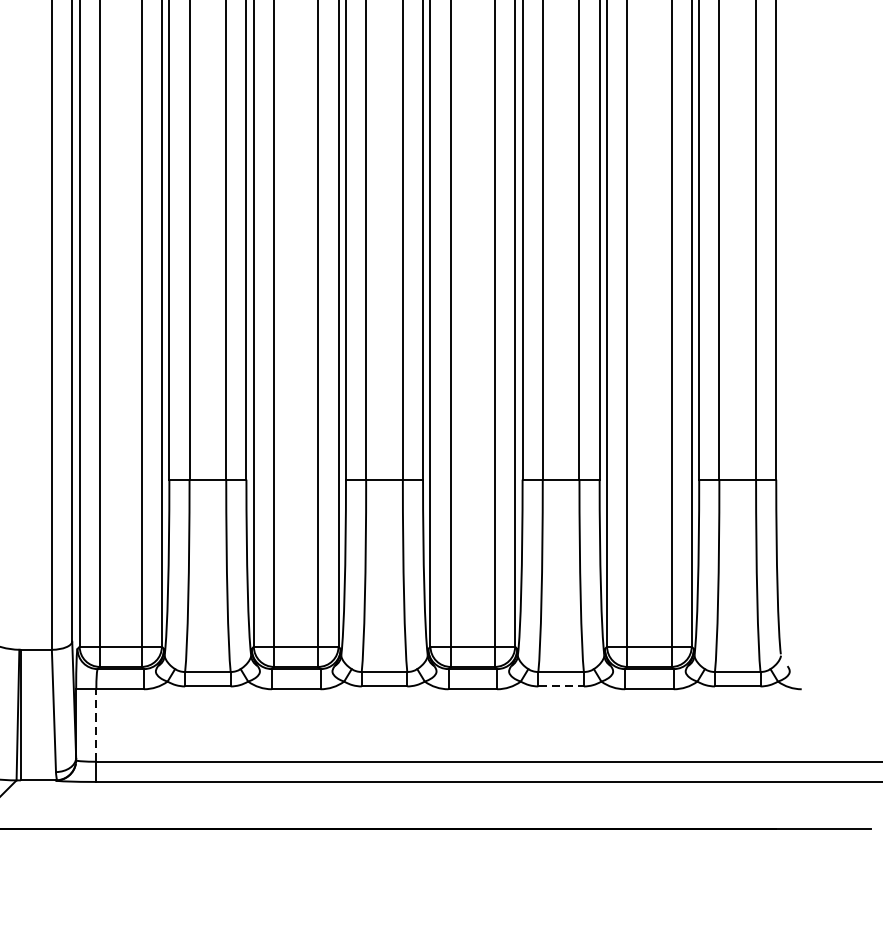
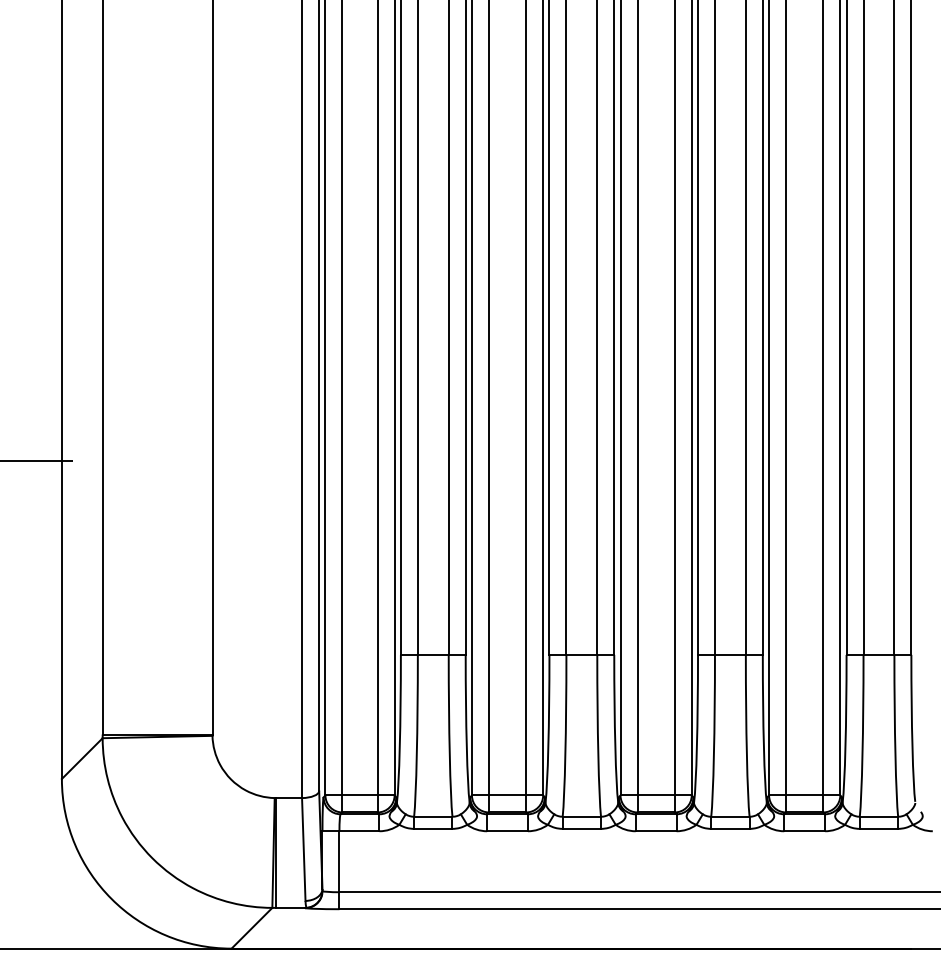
line: (561, 685) -> (730, 828), dashed -> solid
line: (96, 725) -> (339, 861), dashed -> solid

